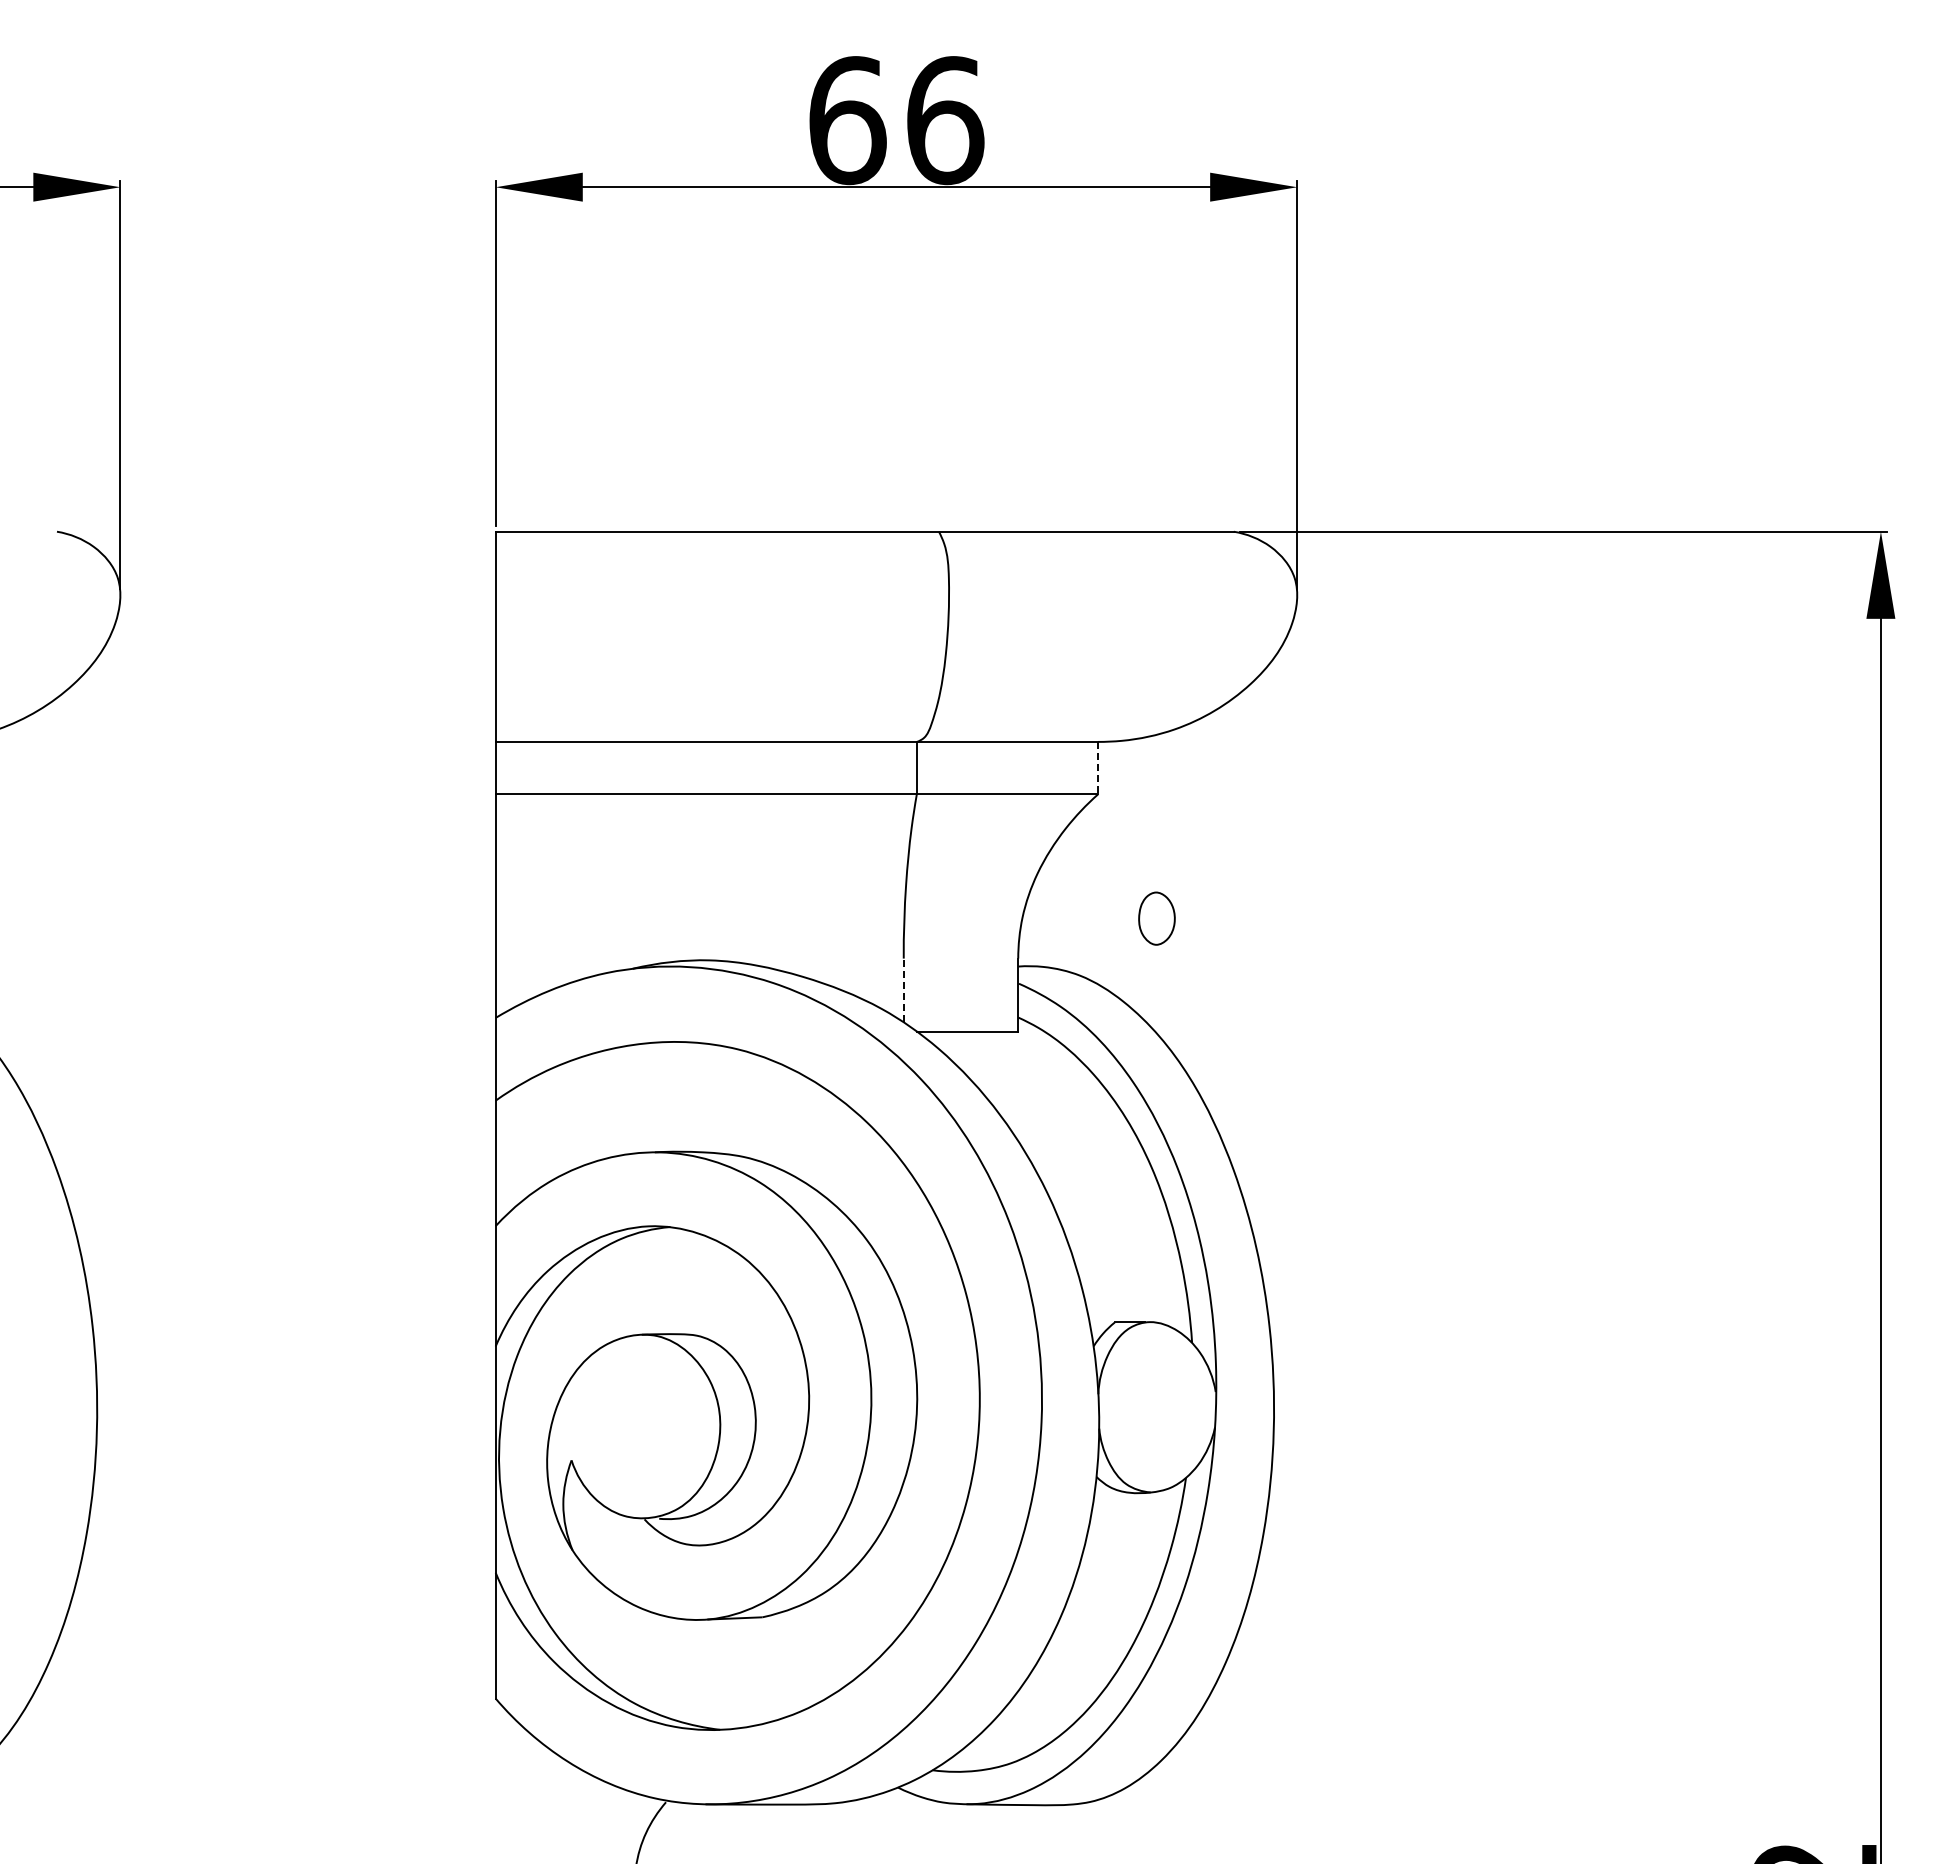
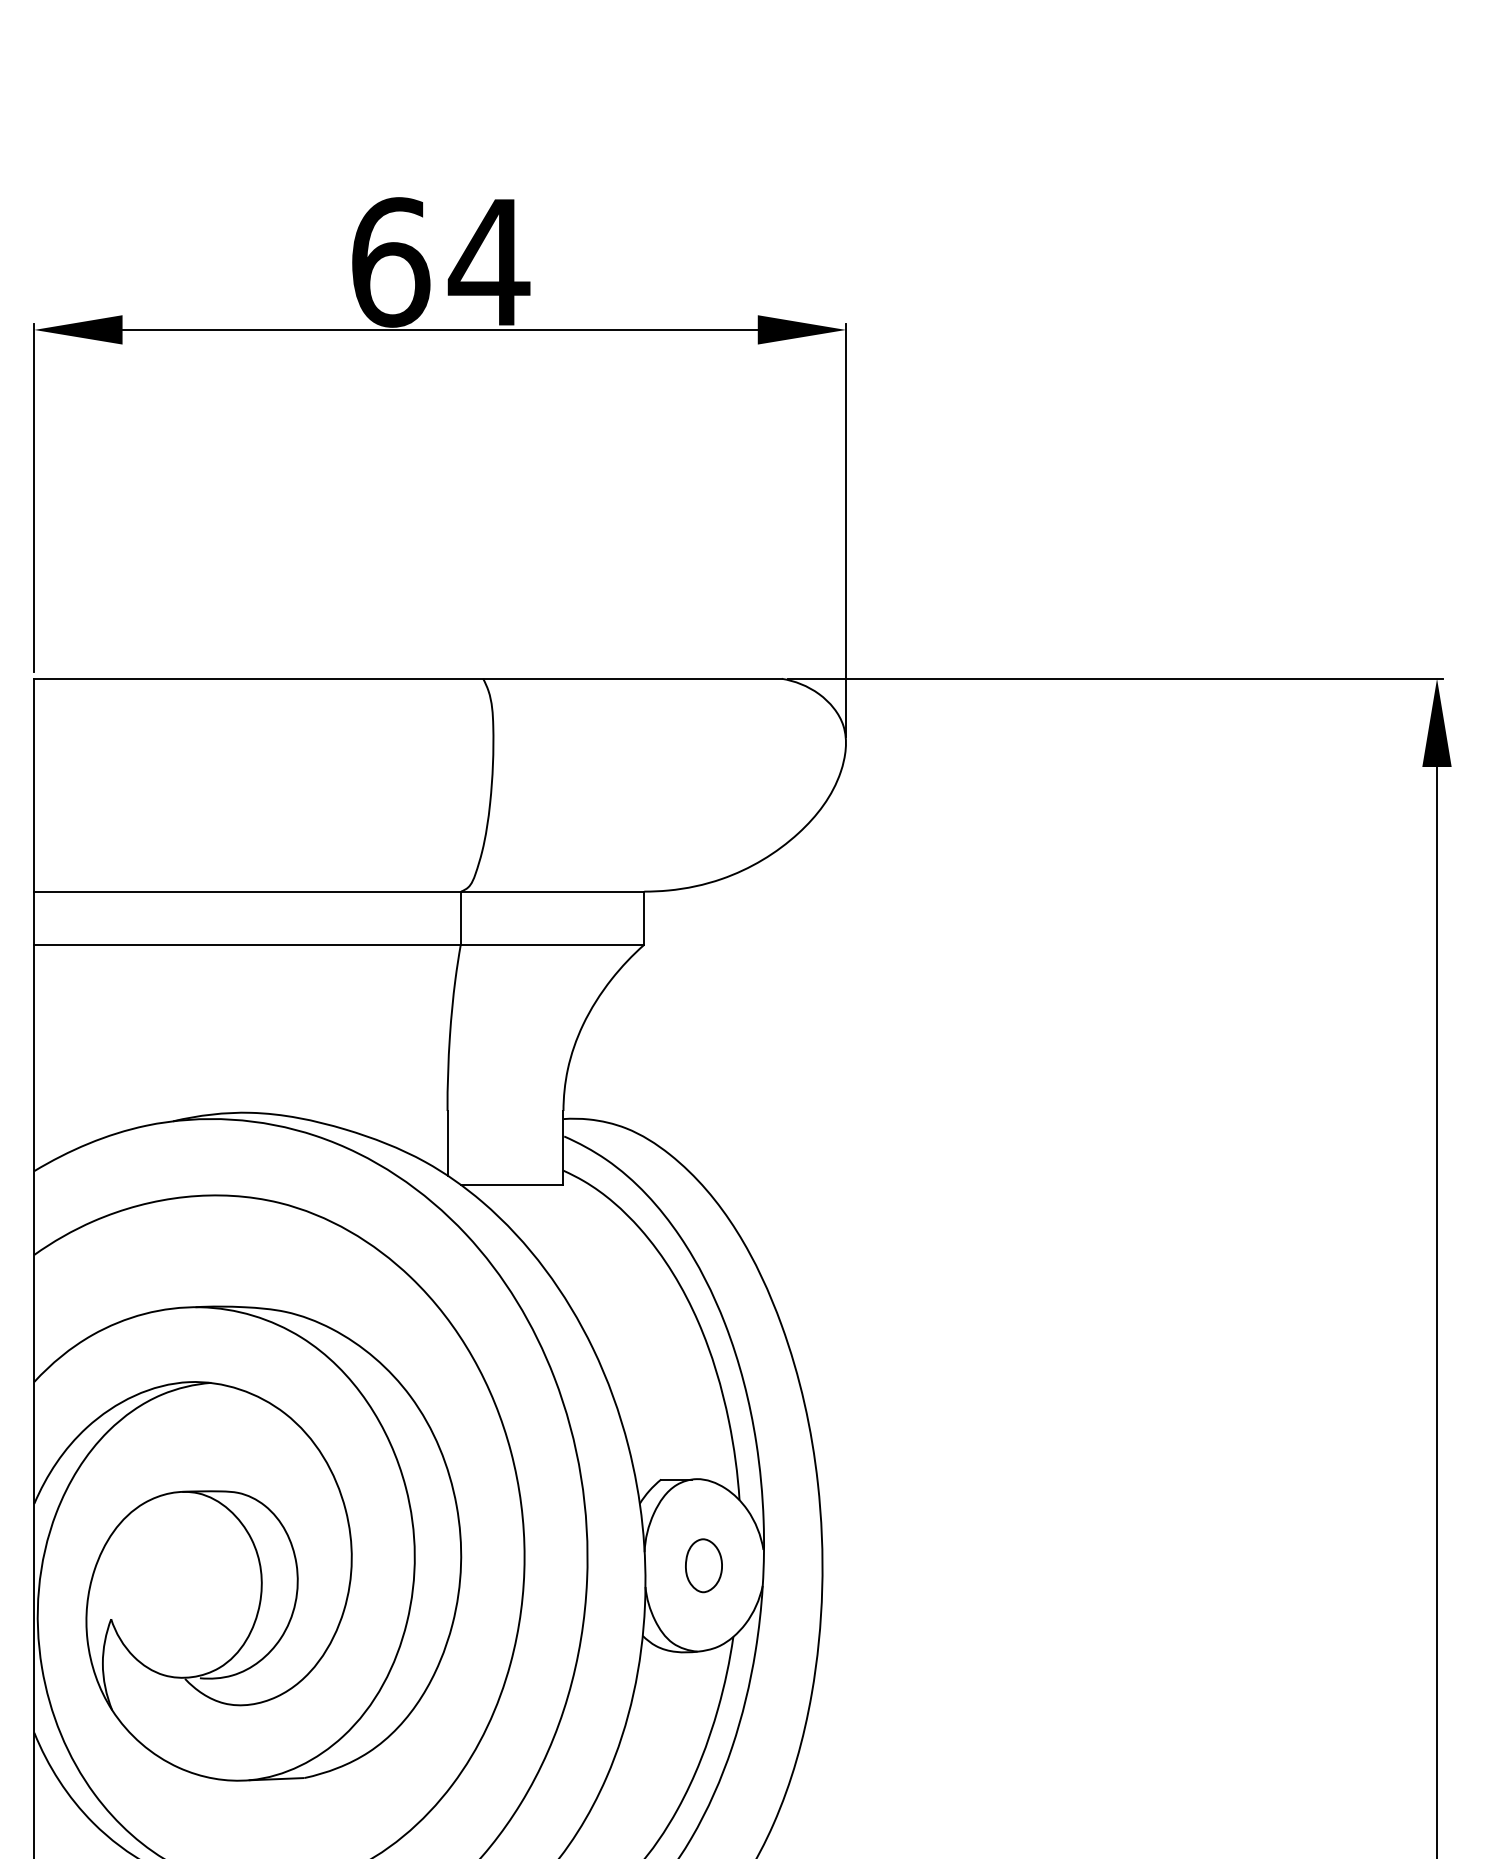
text: (944, 120) -> (488, 262), 66 -> 64
line: (1098, 768) -> (644, 918), dashed -> solid
part: (1156, 918) -> (703, 1565), moved
line: (903, 990) -> (447, 1143), dashed -> solid

